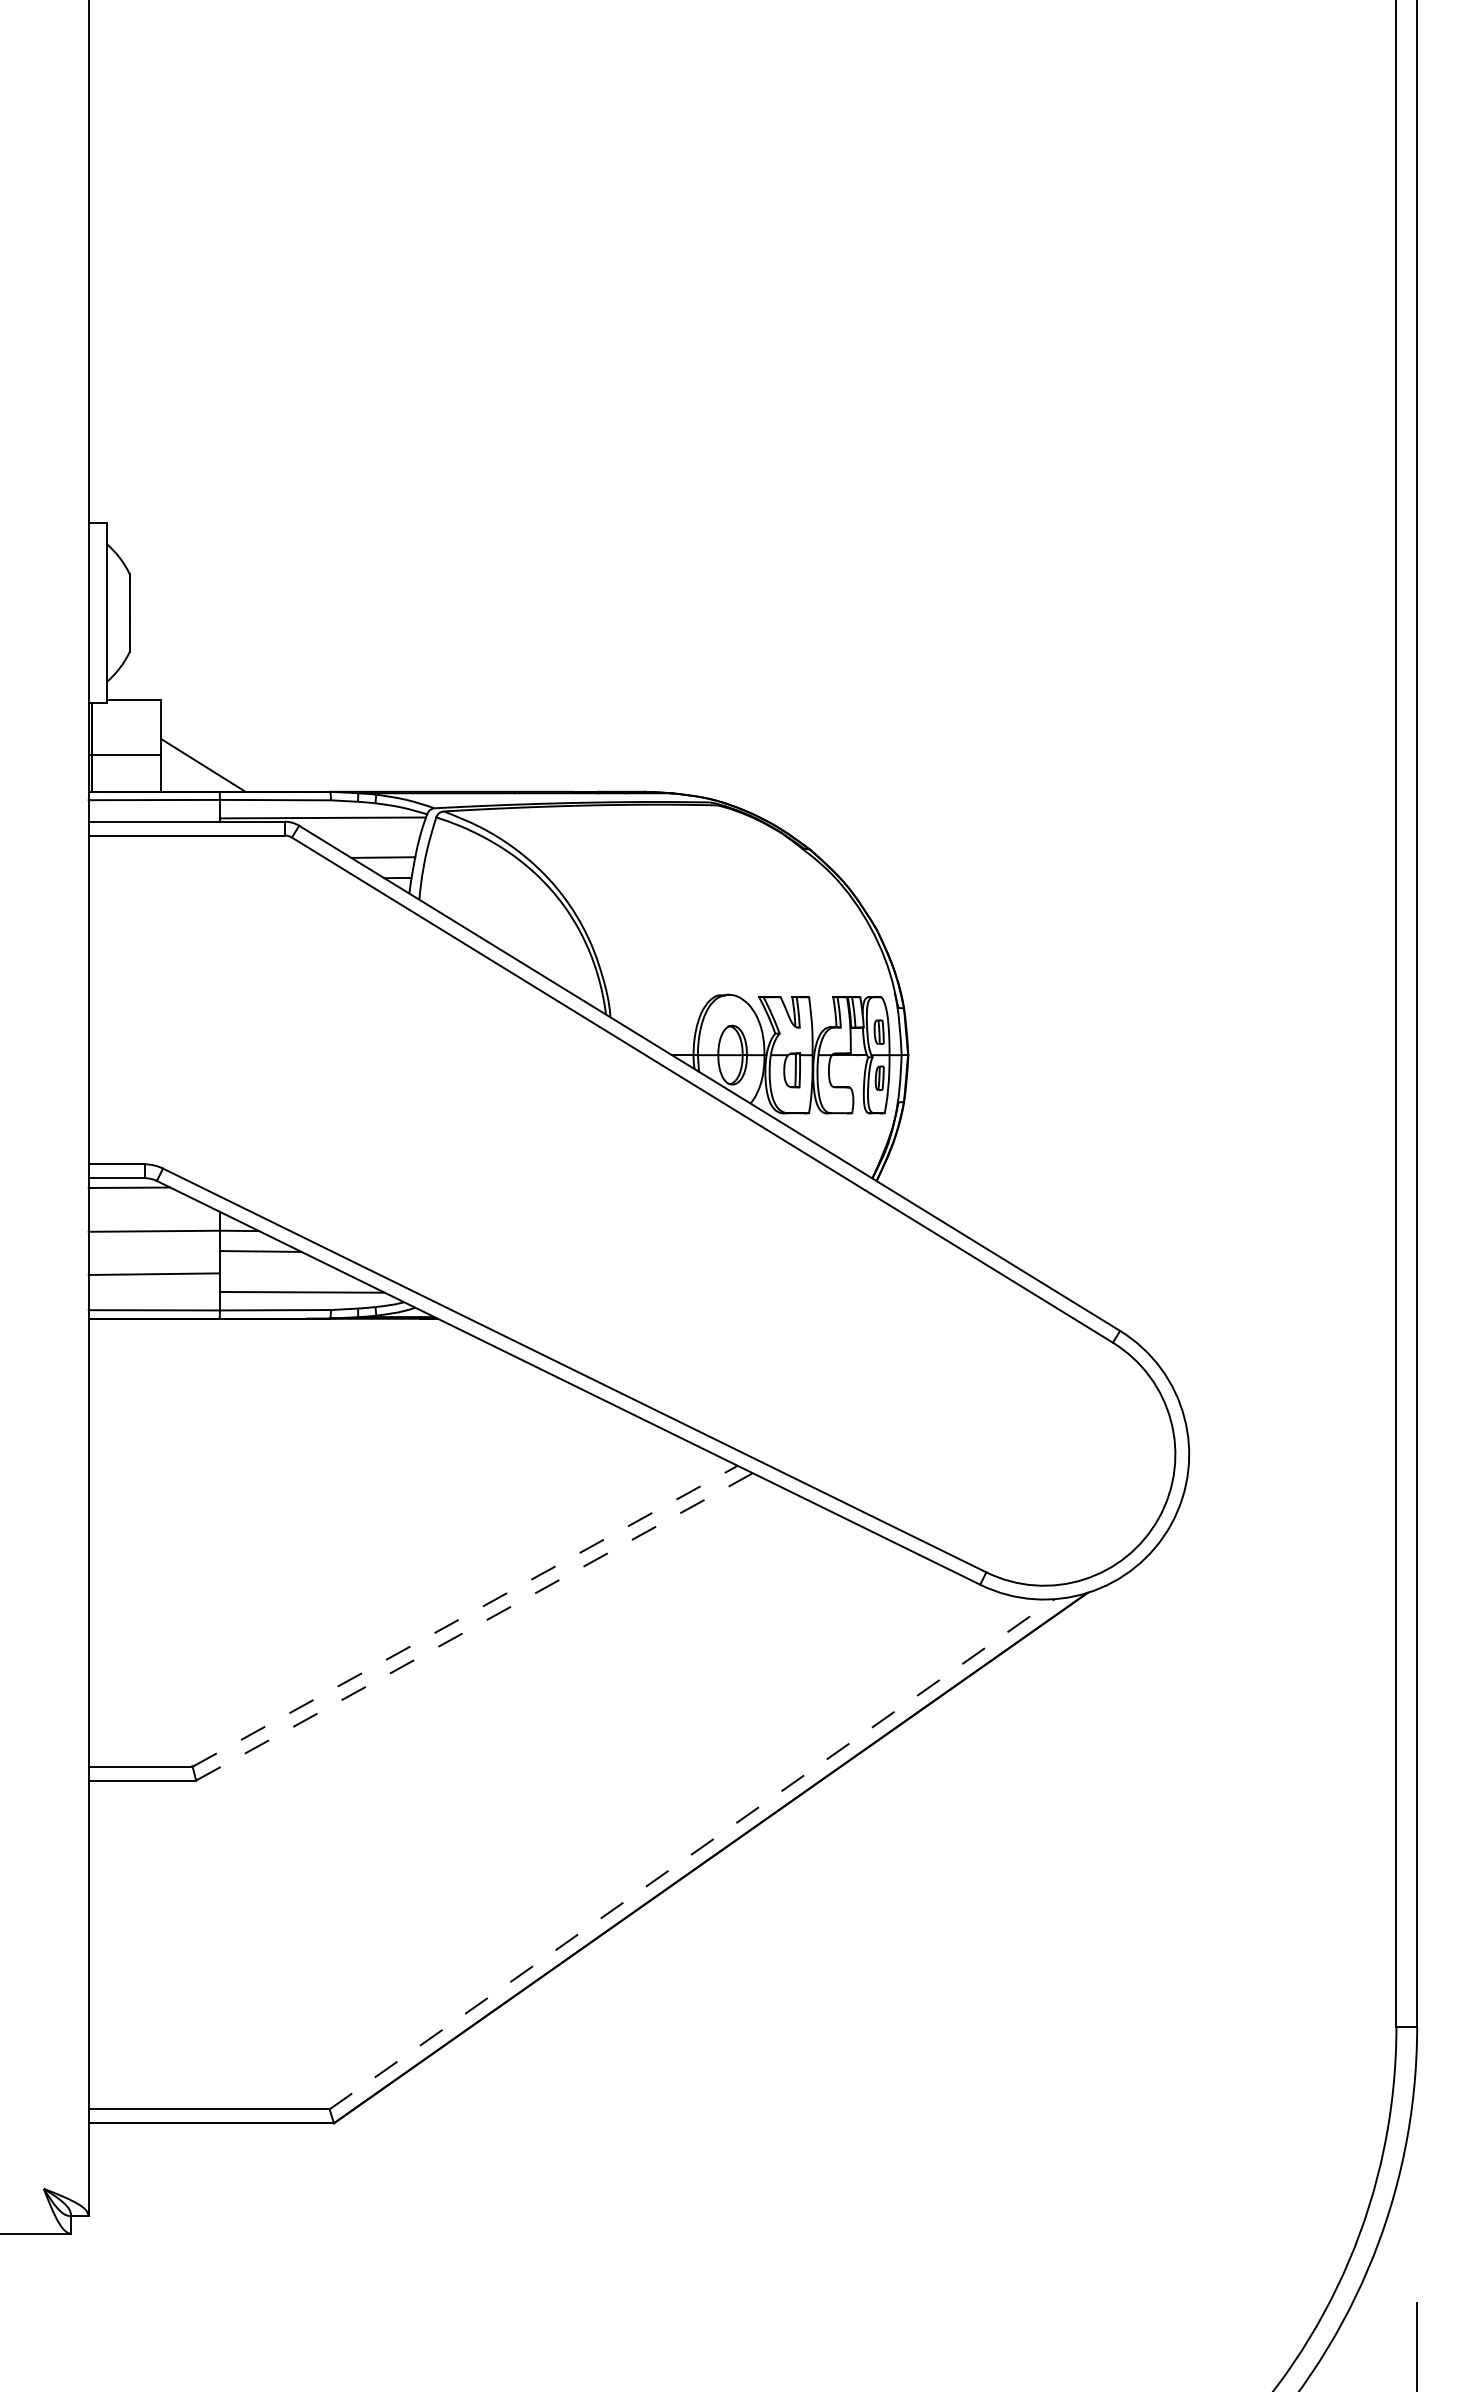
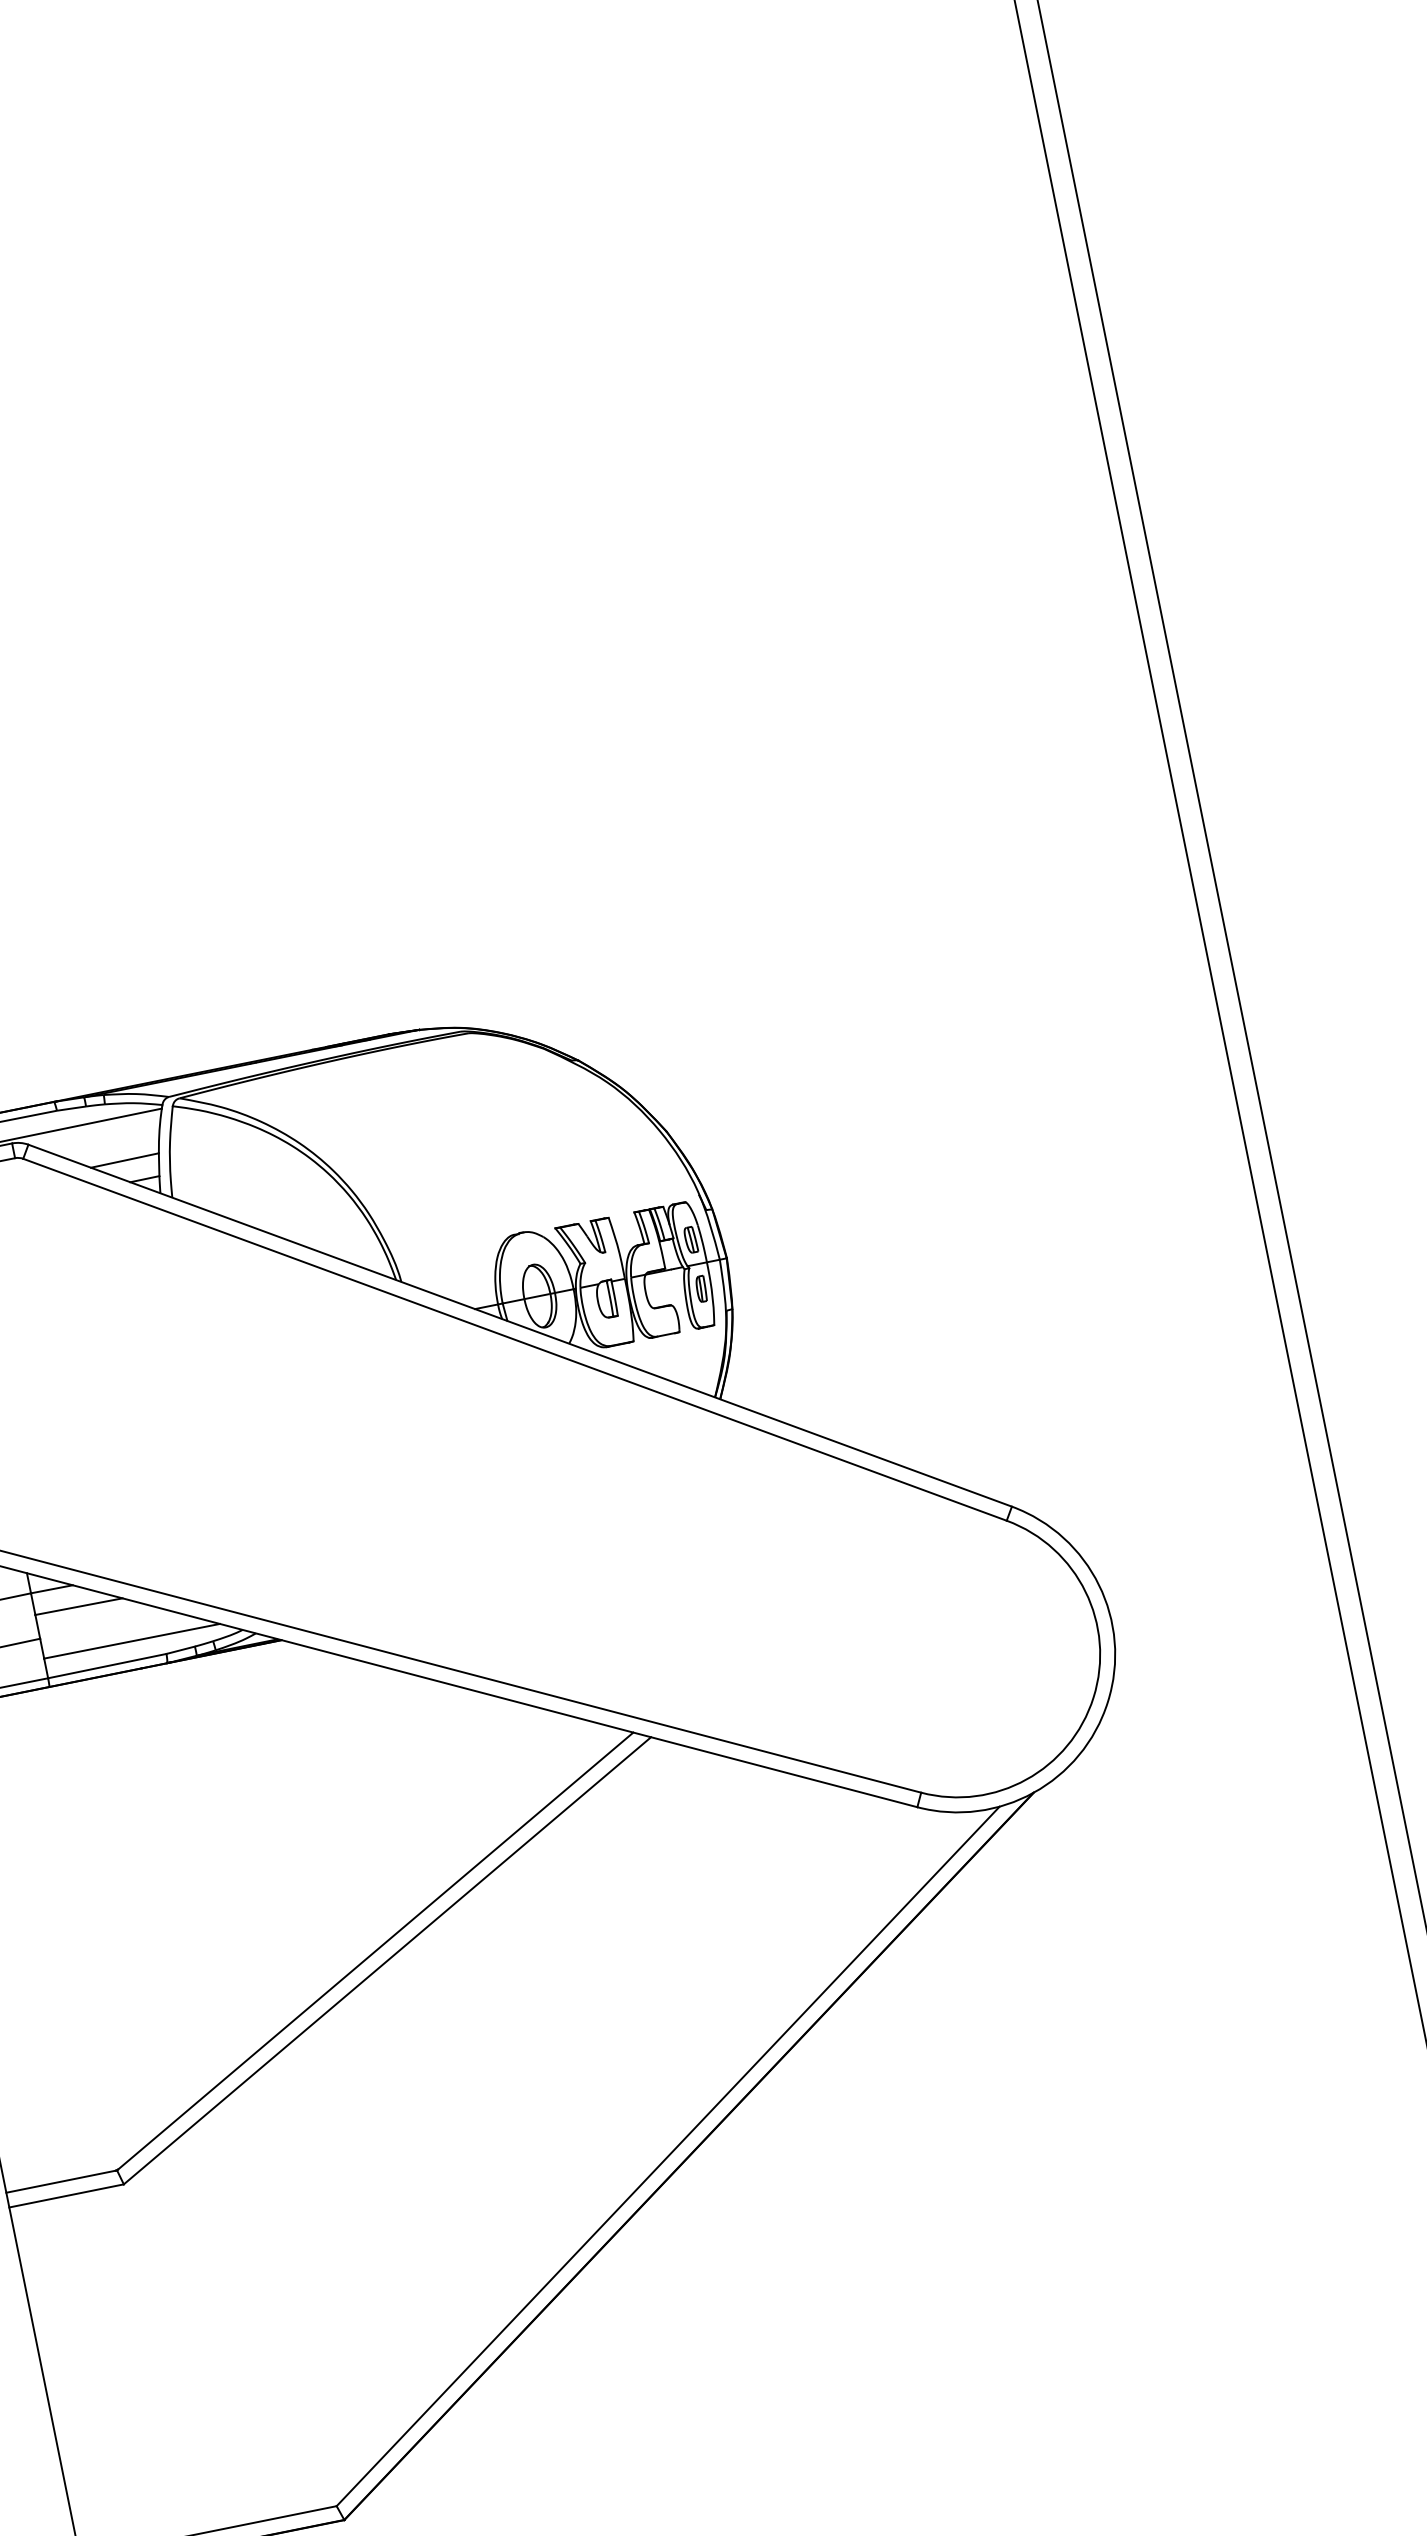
line: (465, 1616) -> (375, 1951), dashed -> solid
line: (474, 1626) -> (387, 1960), dashed -> solid
line: (692, 1853) -> (668, 2155), dashed -> solid

